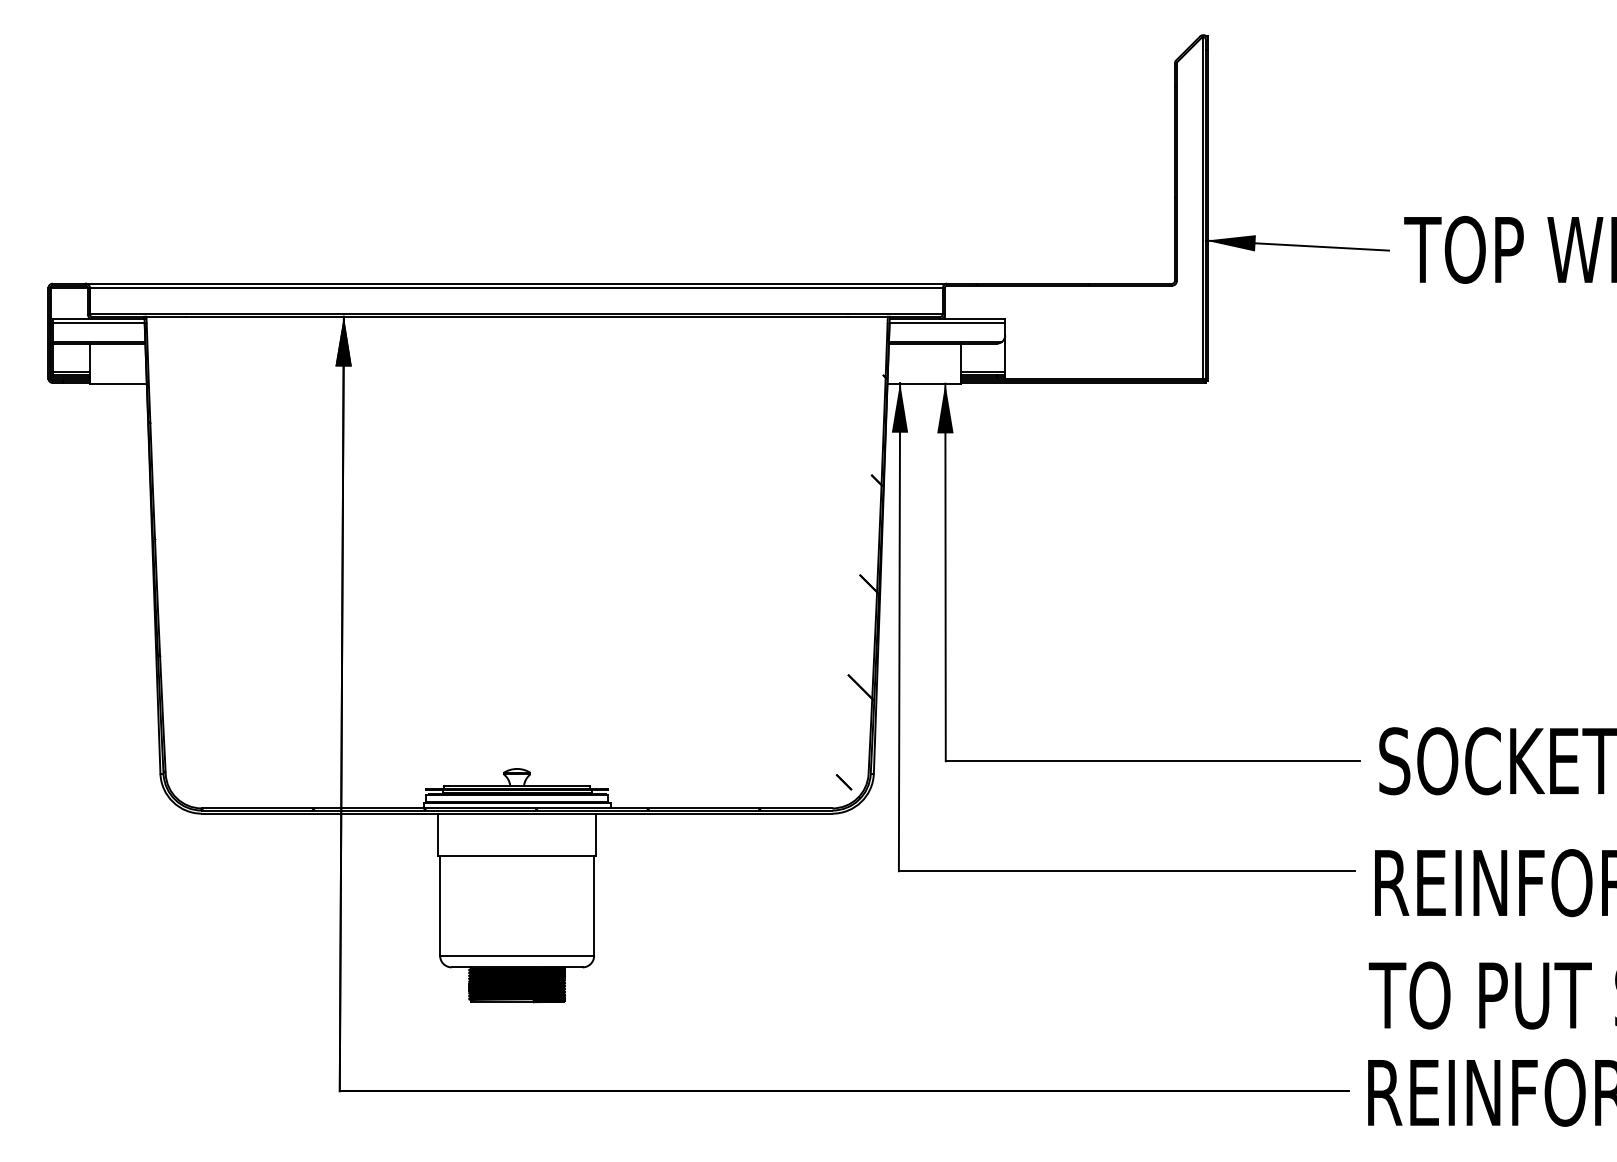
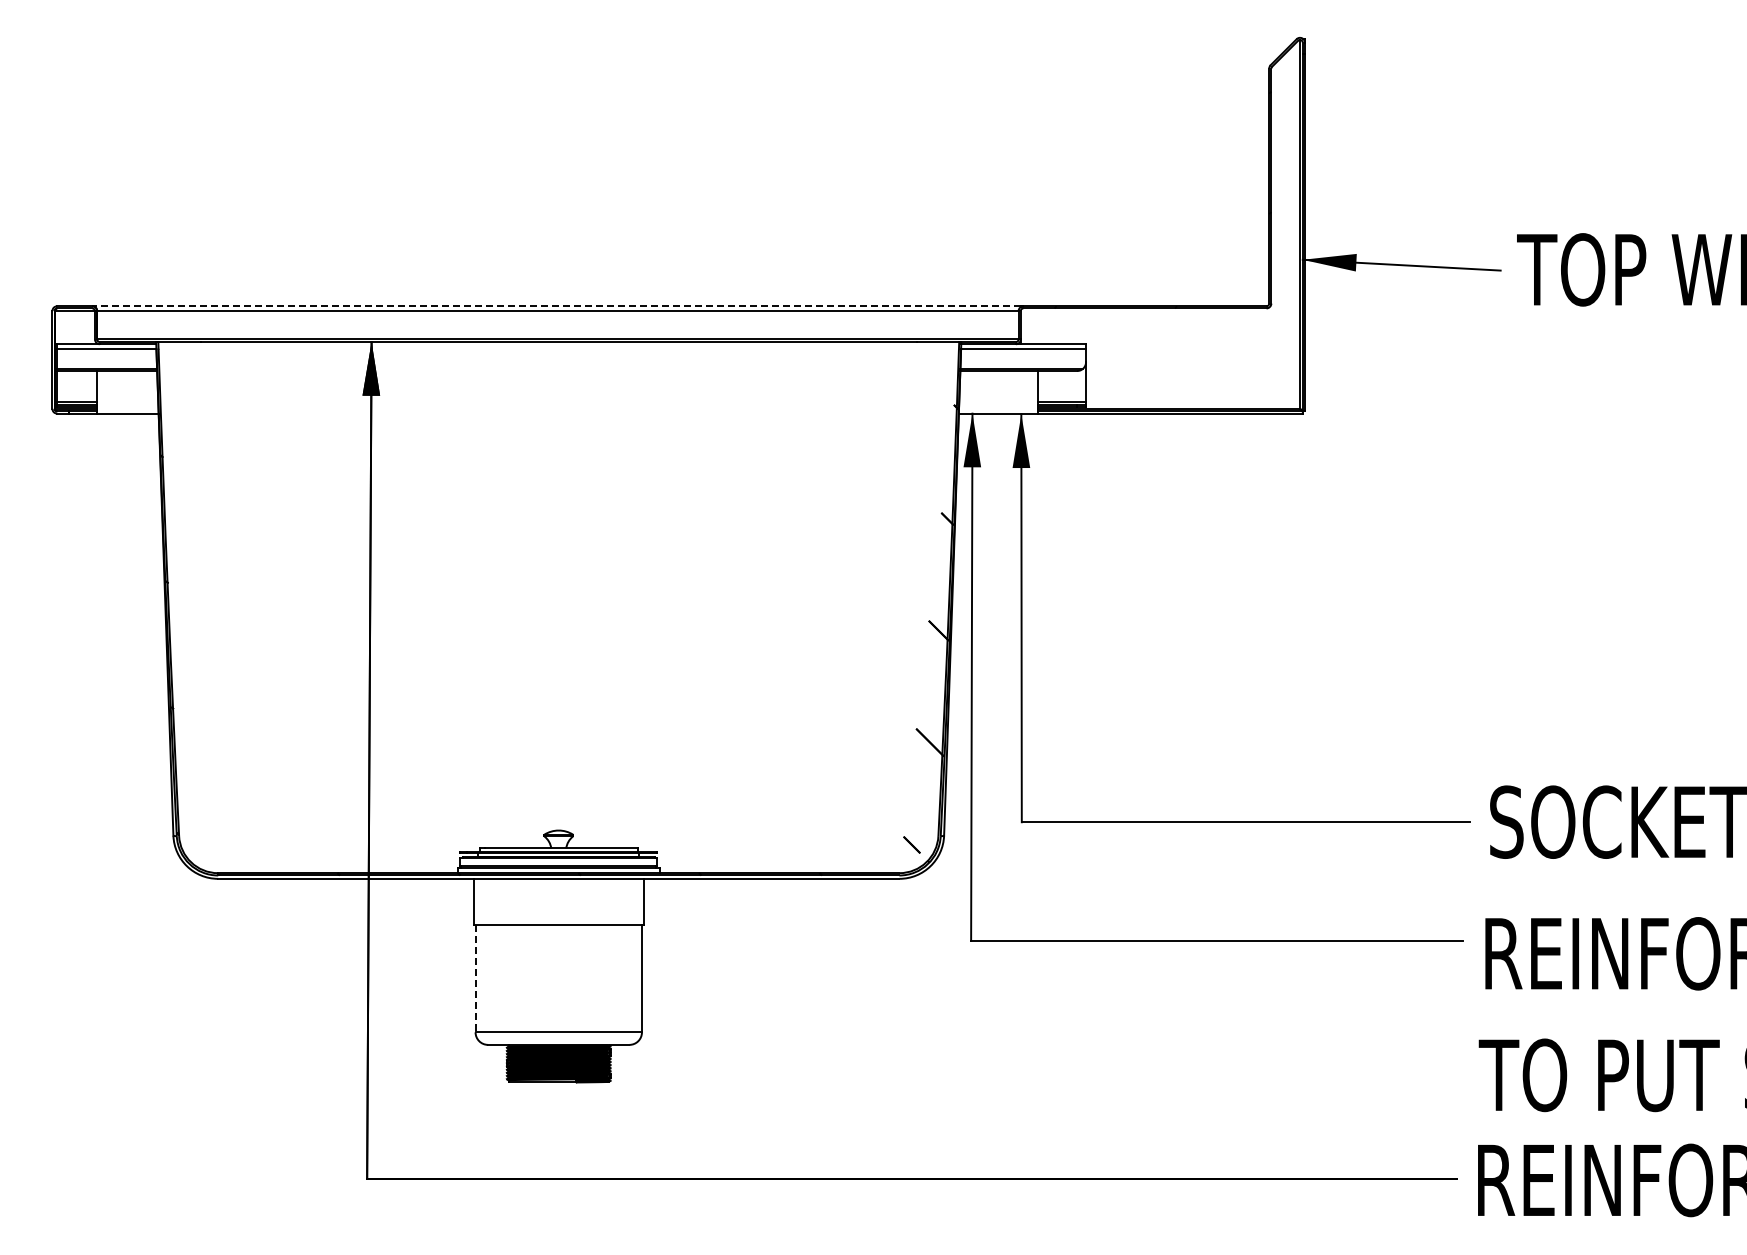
line: (515, 283) -> (556, 306), solid -> dashed
line: (440, 905) -> (475, 978), solid -> dashed

